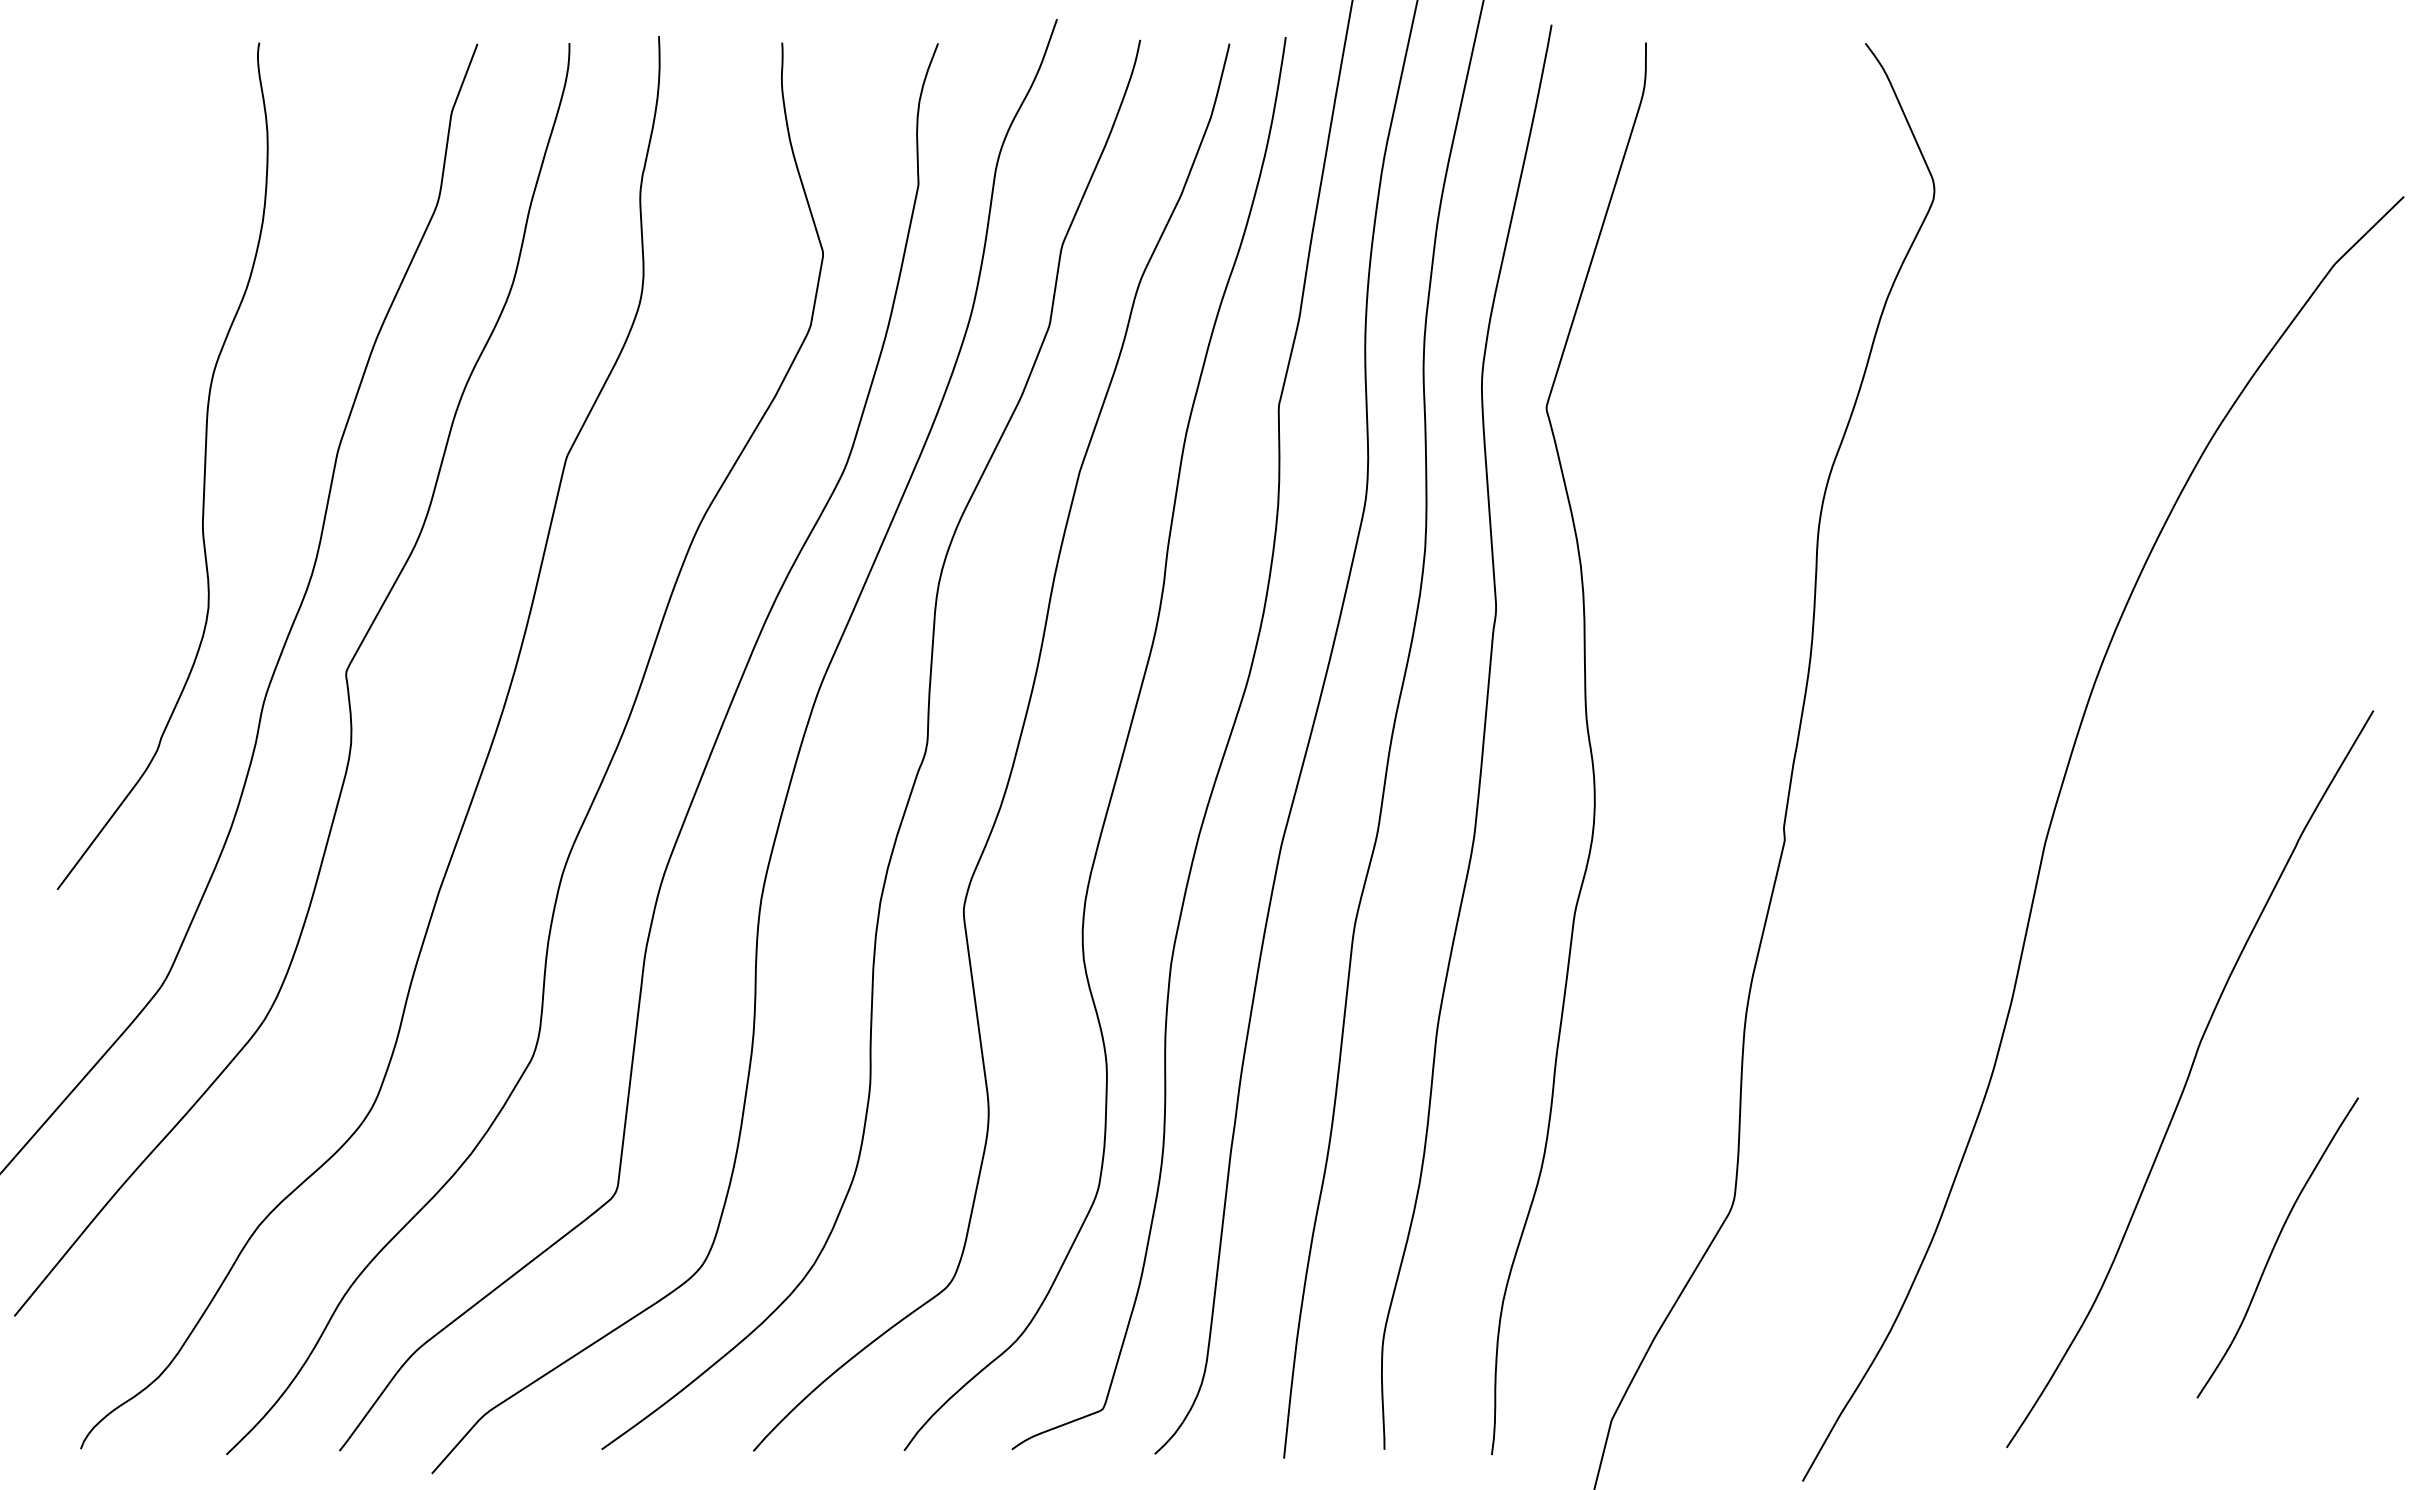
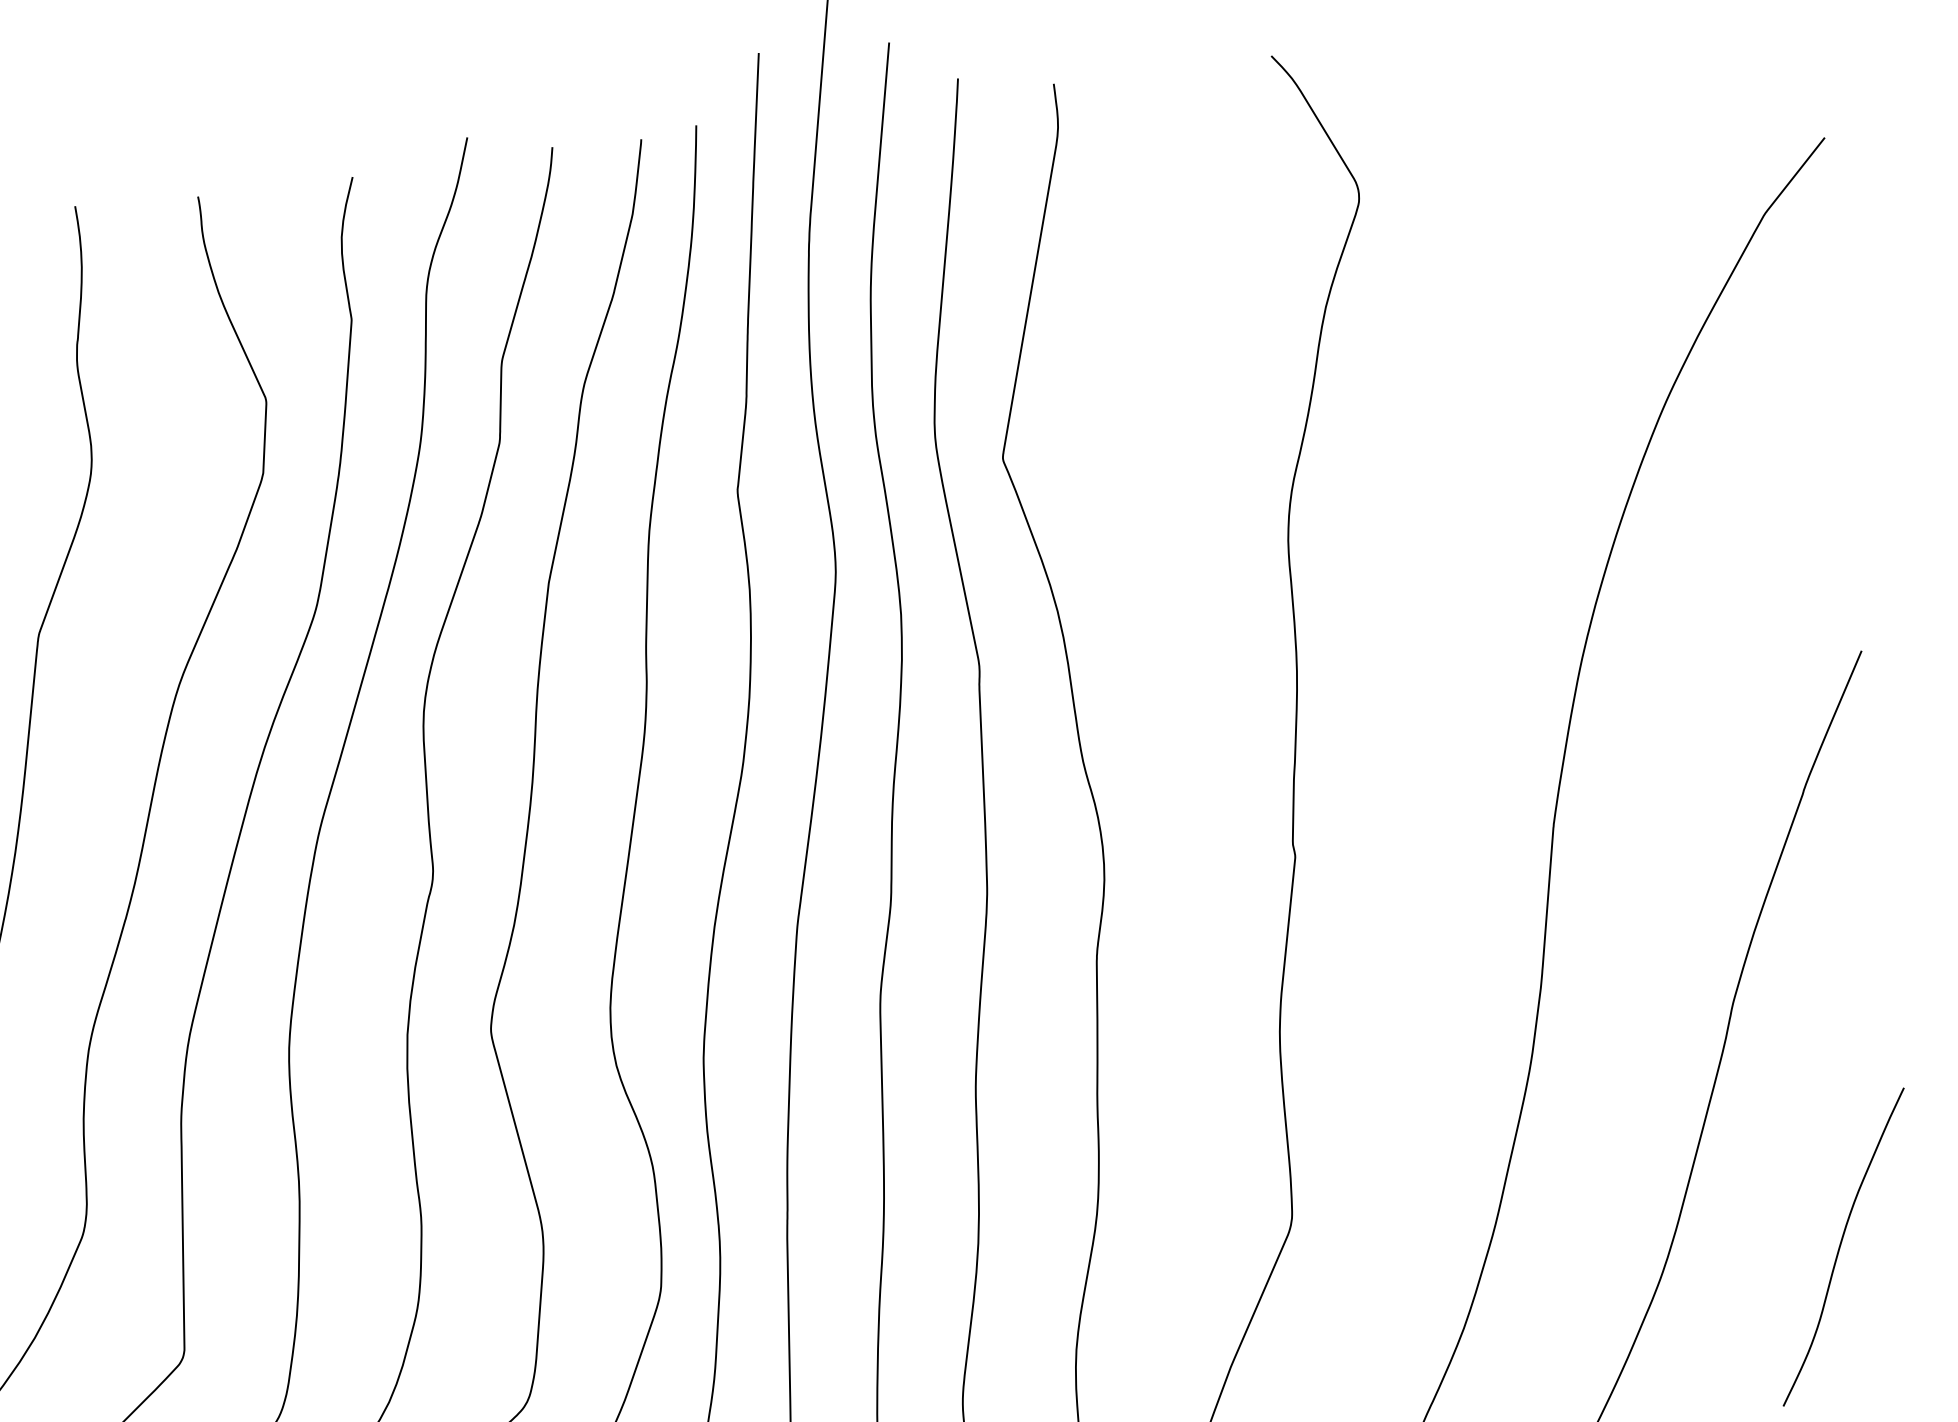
curve: (2275, 1246) -> (1841, 1245), moved

